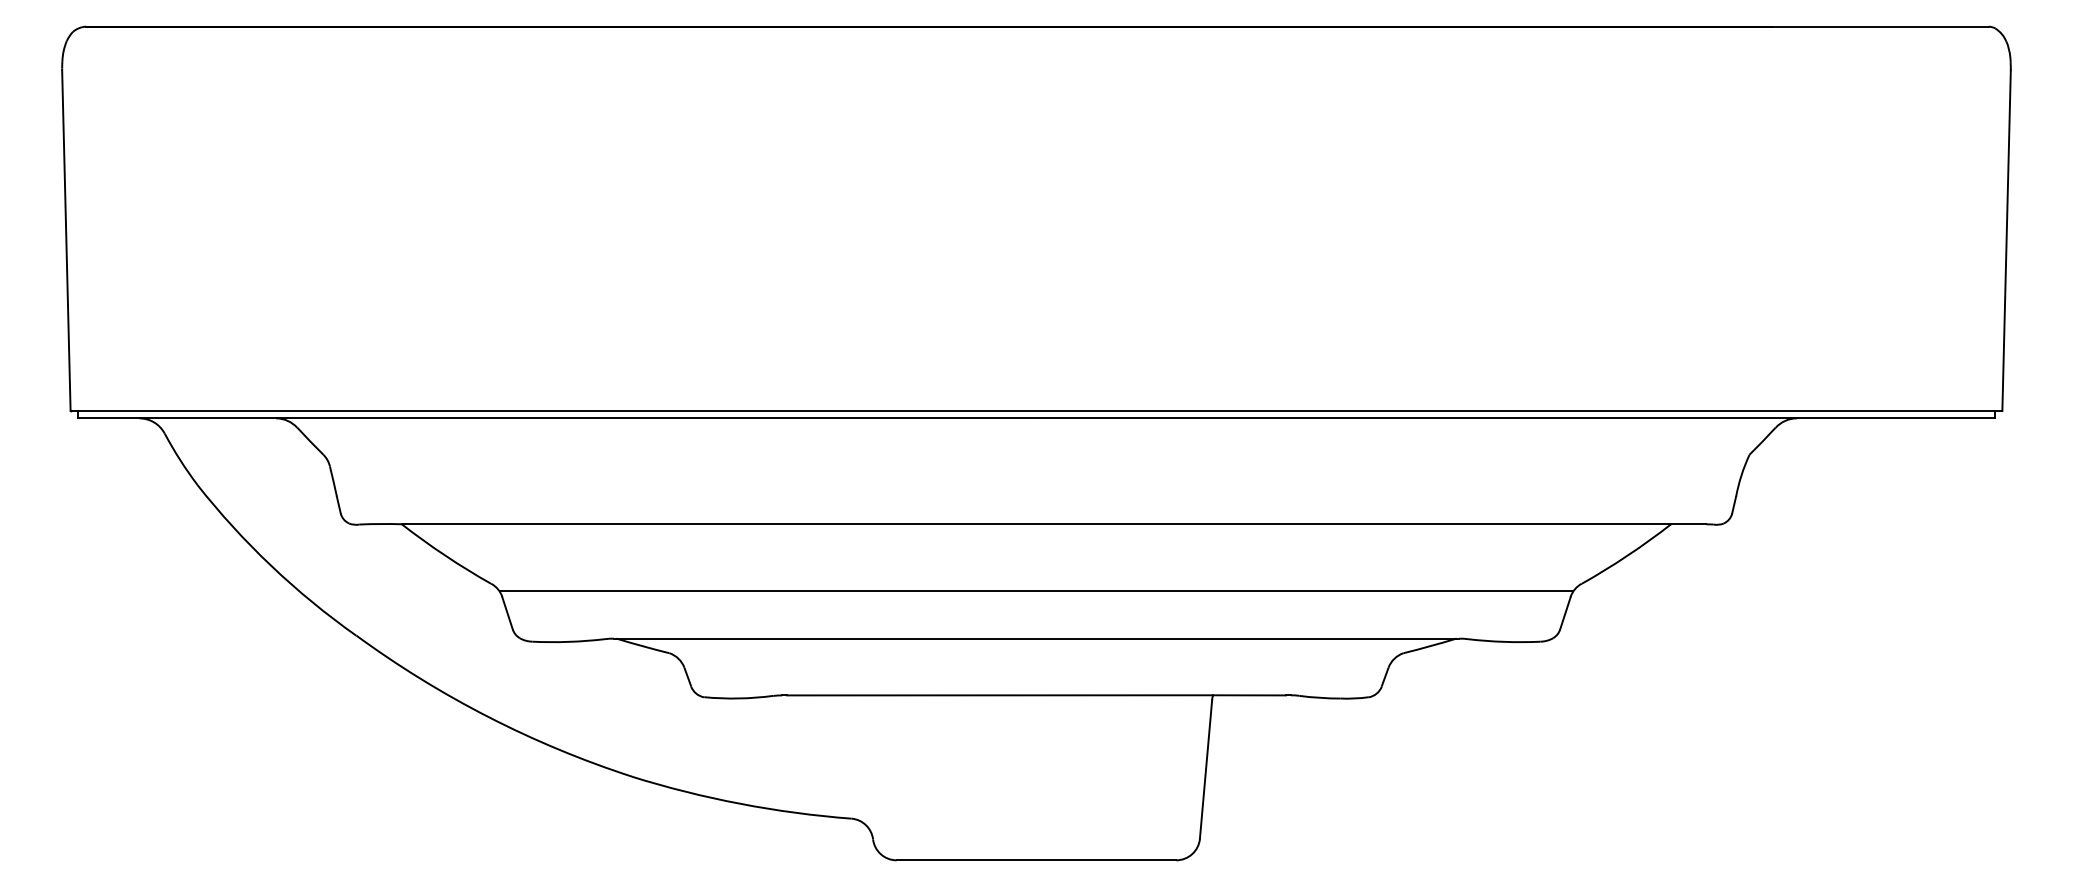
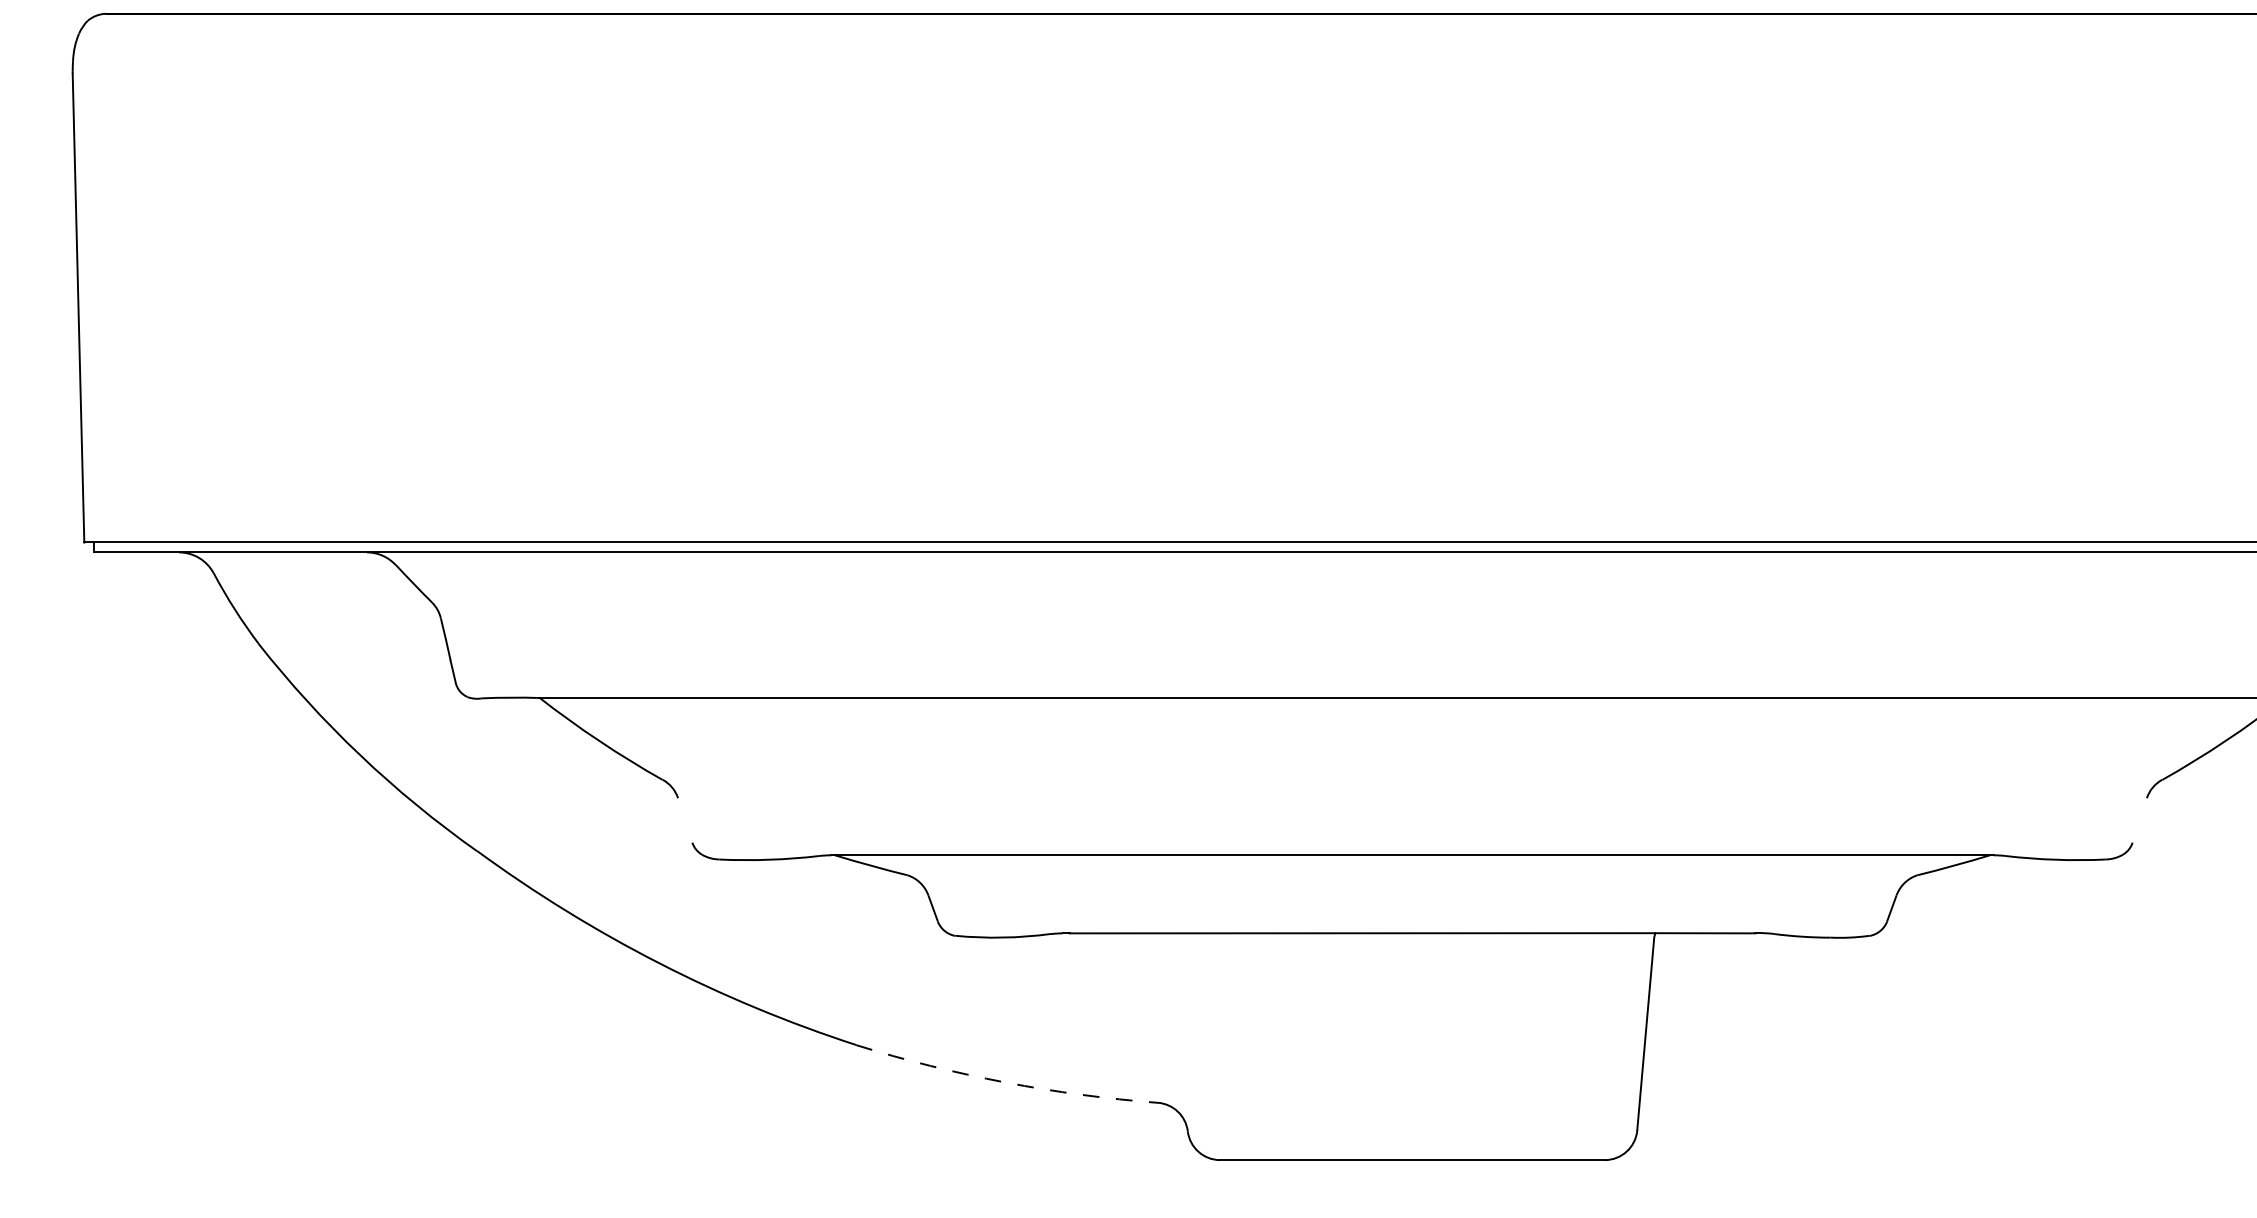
line: (1036, 591) -> (1412, 790), removed
line: (507, 613) -> (685, 820), removed
line: (1565, 613) -> (2139, 820), removed
arc: (740, 803) -> (1005, 1081), solid -> dashed

